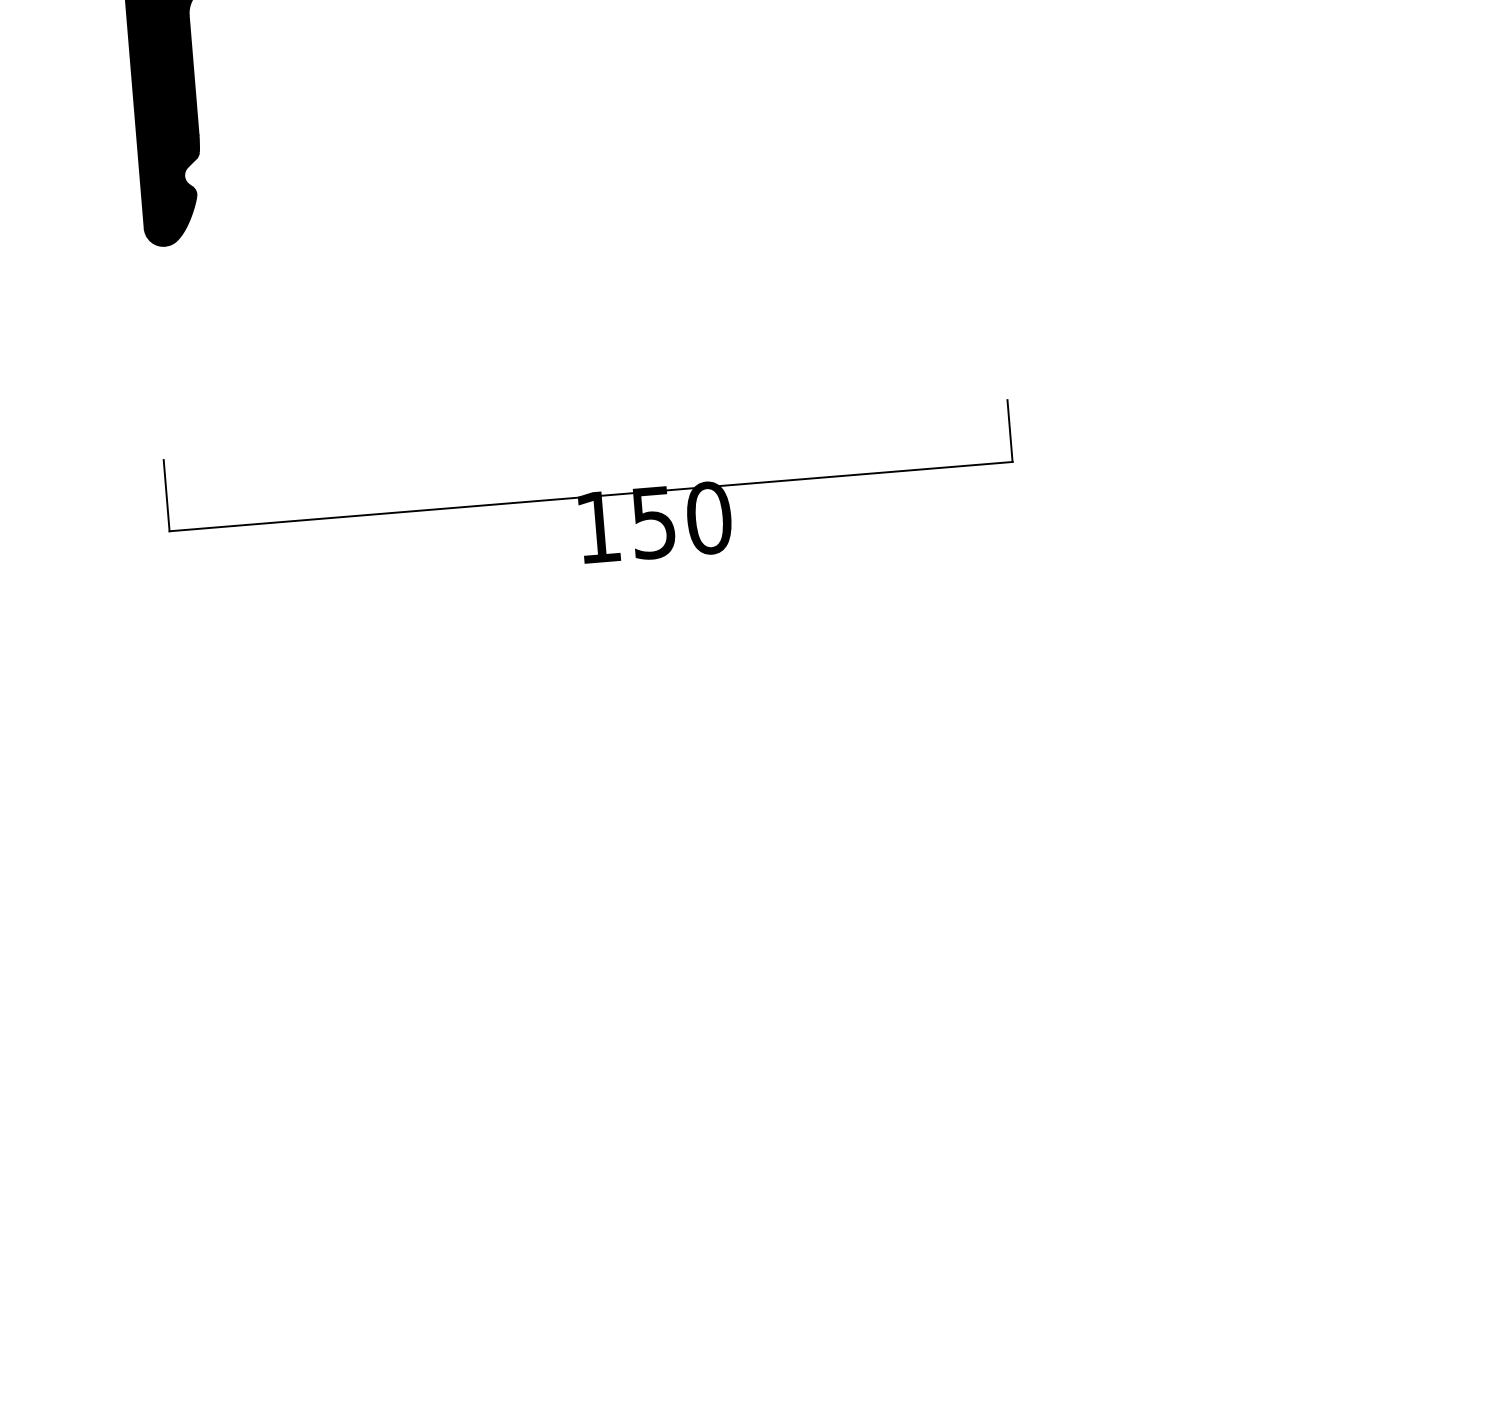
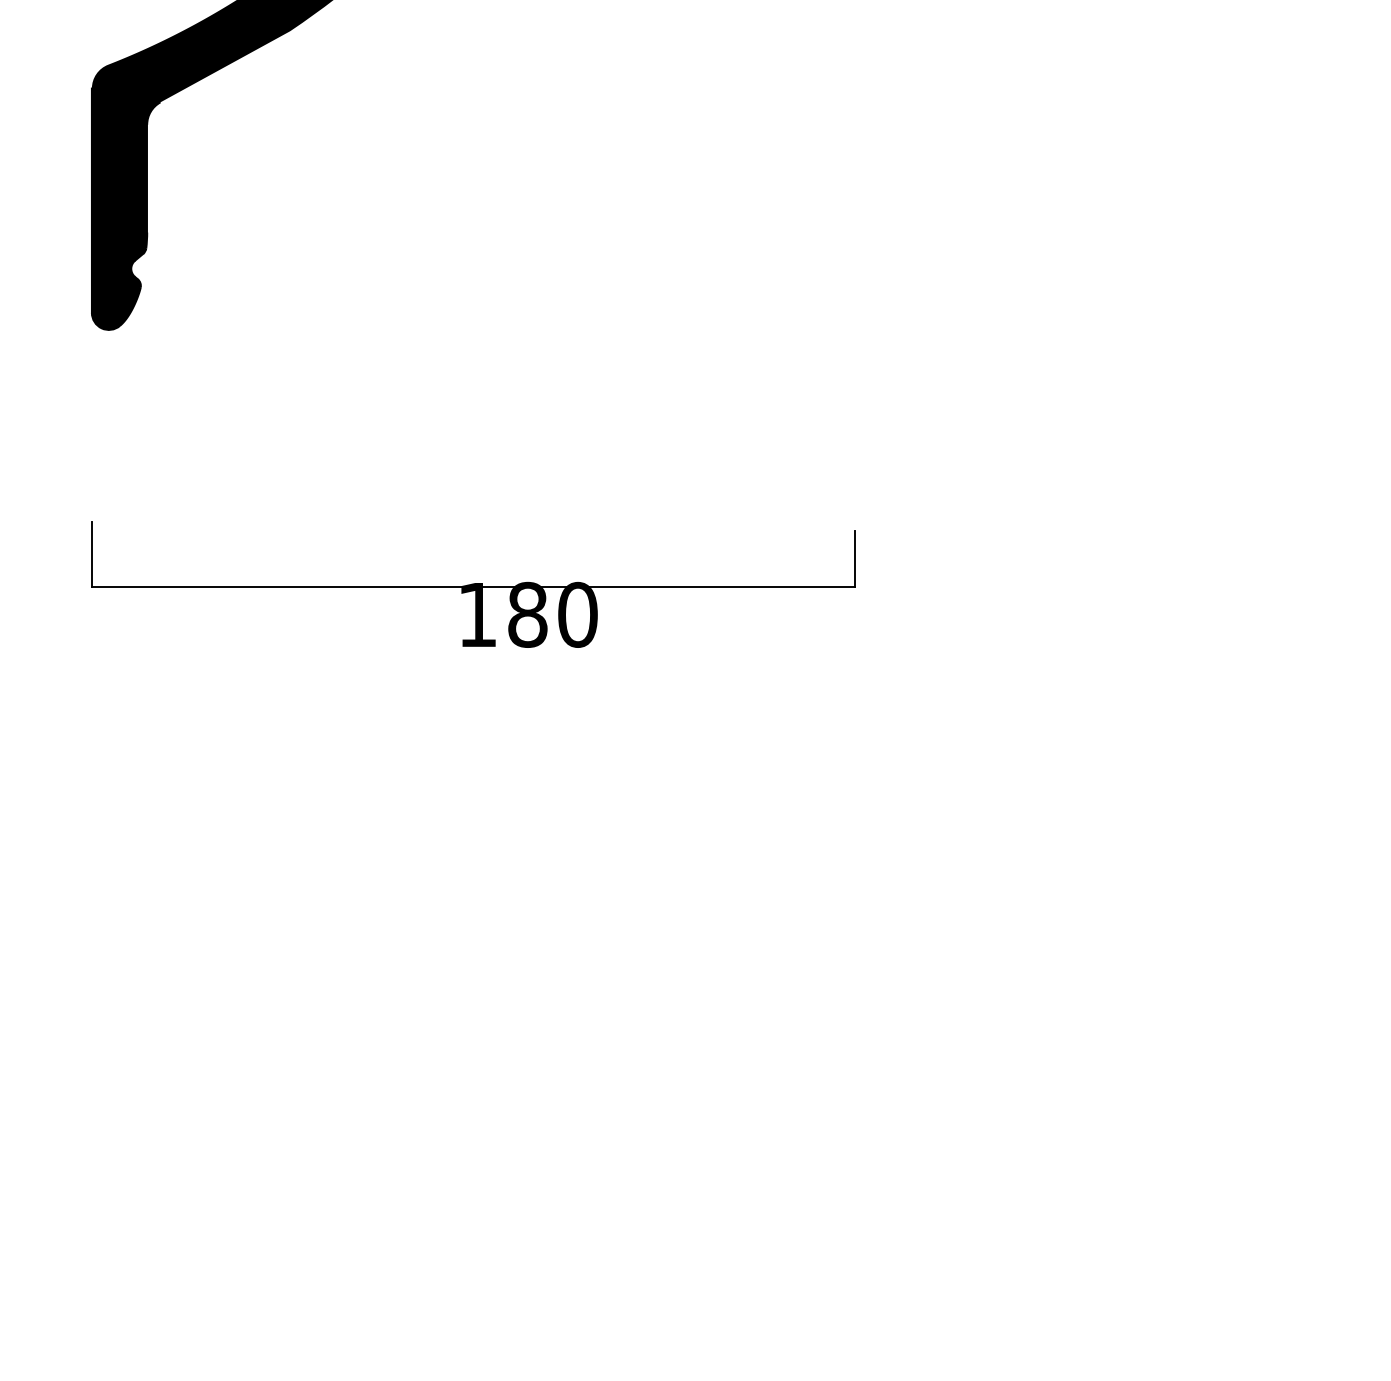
text: (653, 522) -> (527, 614), 150 -> 180

